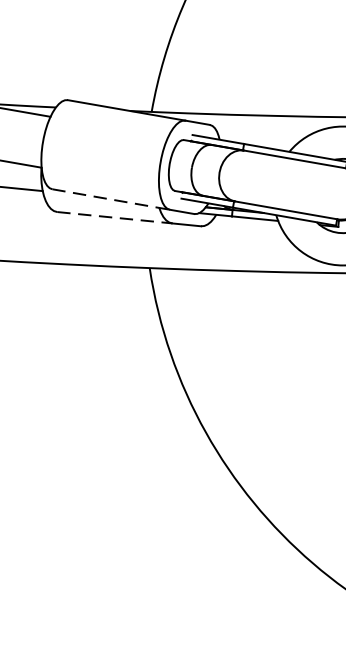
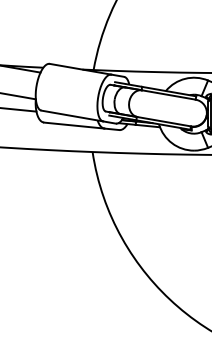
line: (111, 200) -> (72, 116), dashed -> solid
line: (115, 217) -> (74, 125), dashed -> solid

